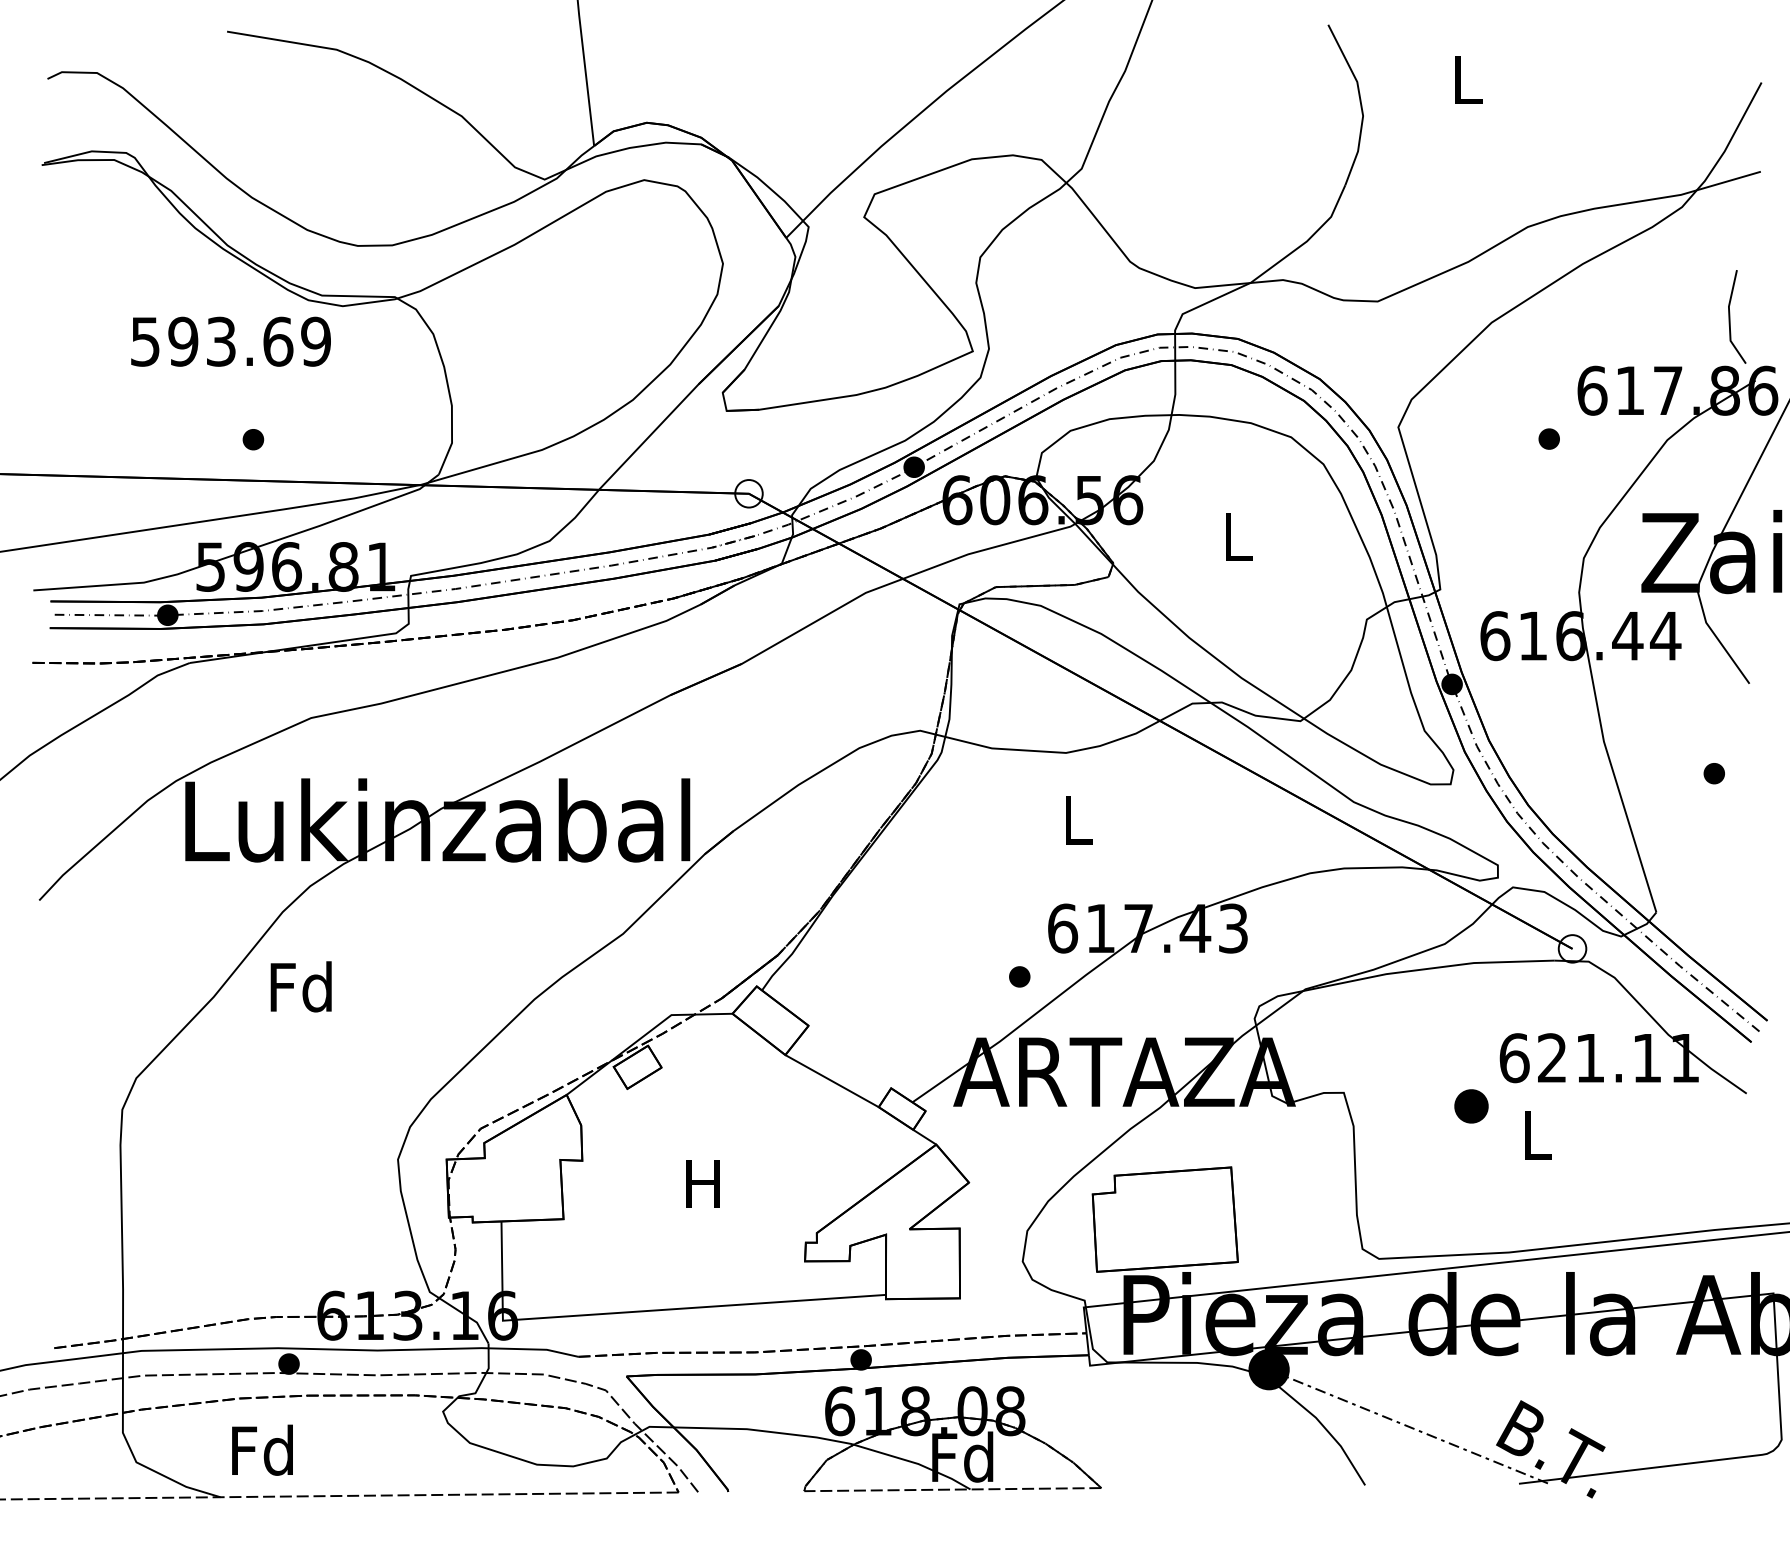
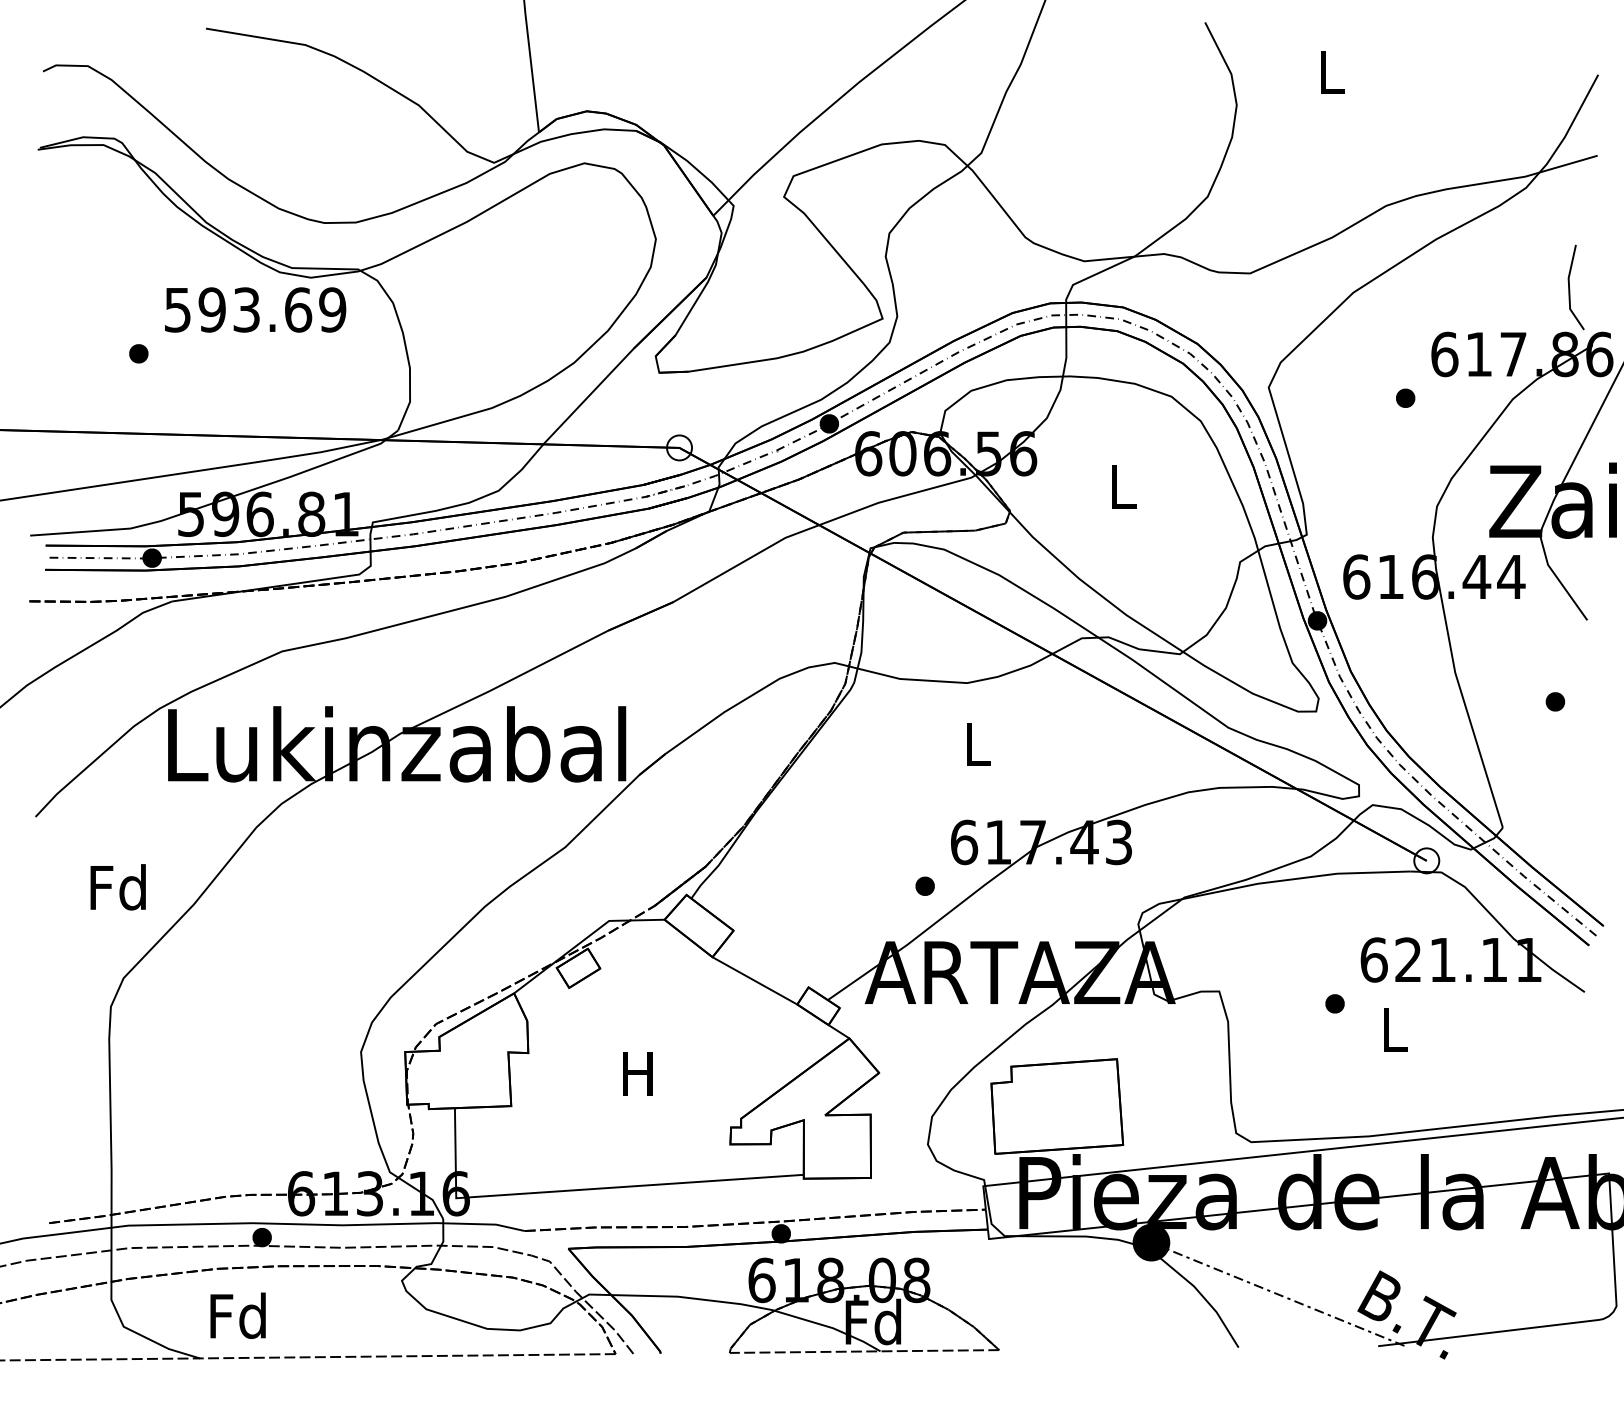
text: (230, 341) -> (255, 309), moved
part: (253, 439) -> (138, 353), moved
text: (300, 987) -> (117, 887), moved
part: (1470, 1106) -> (1334, 1003), size x0.62

